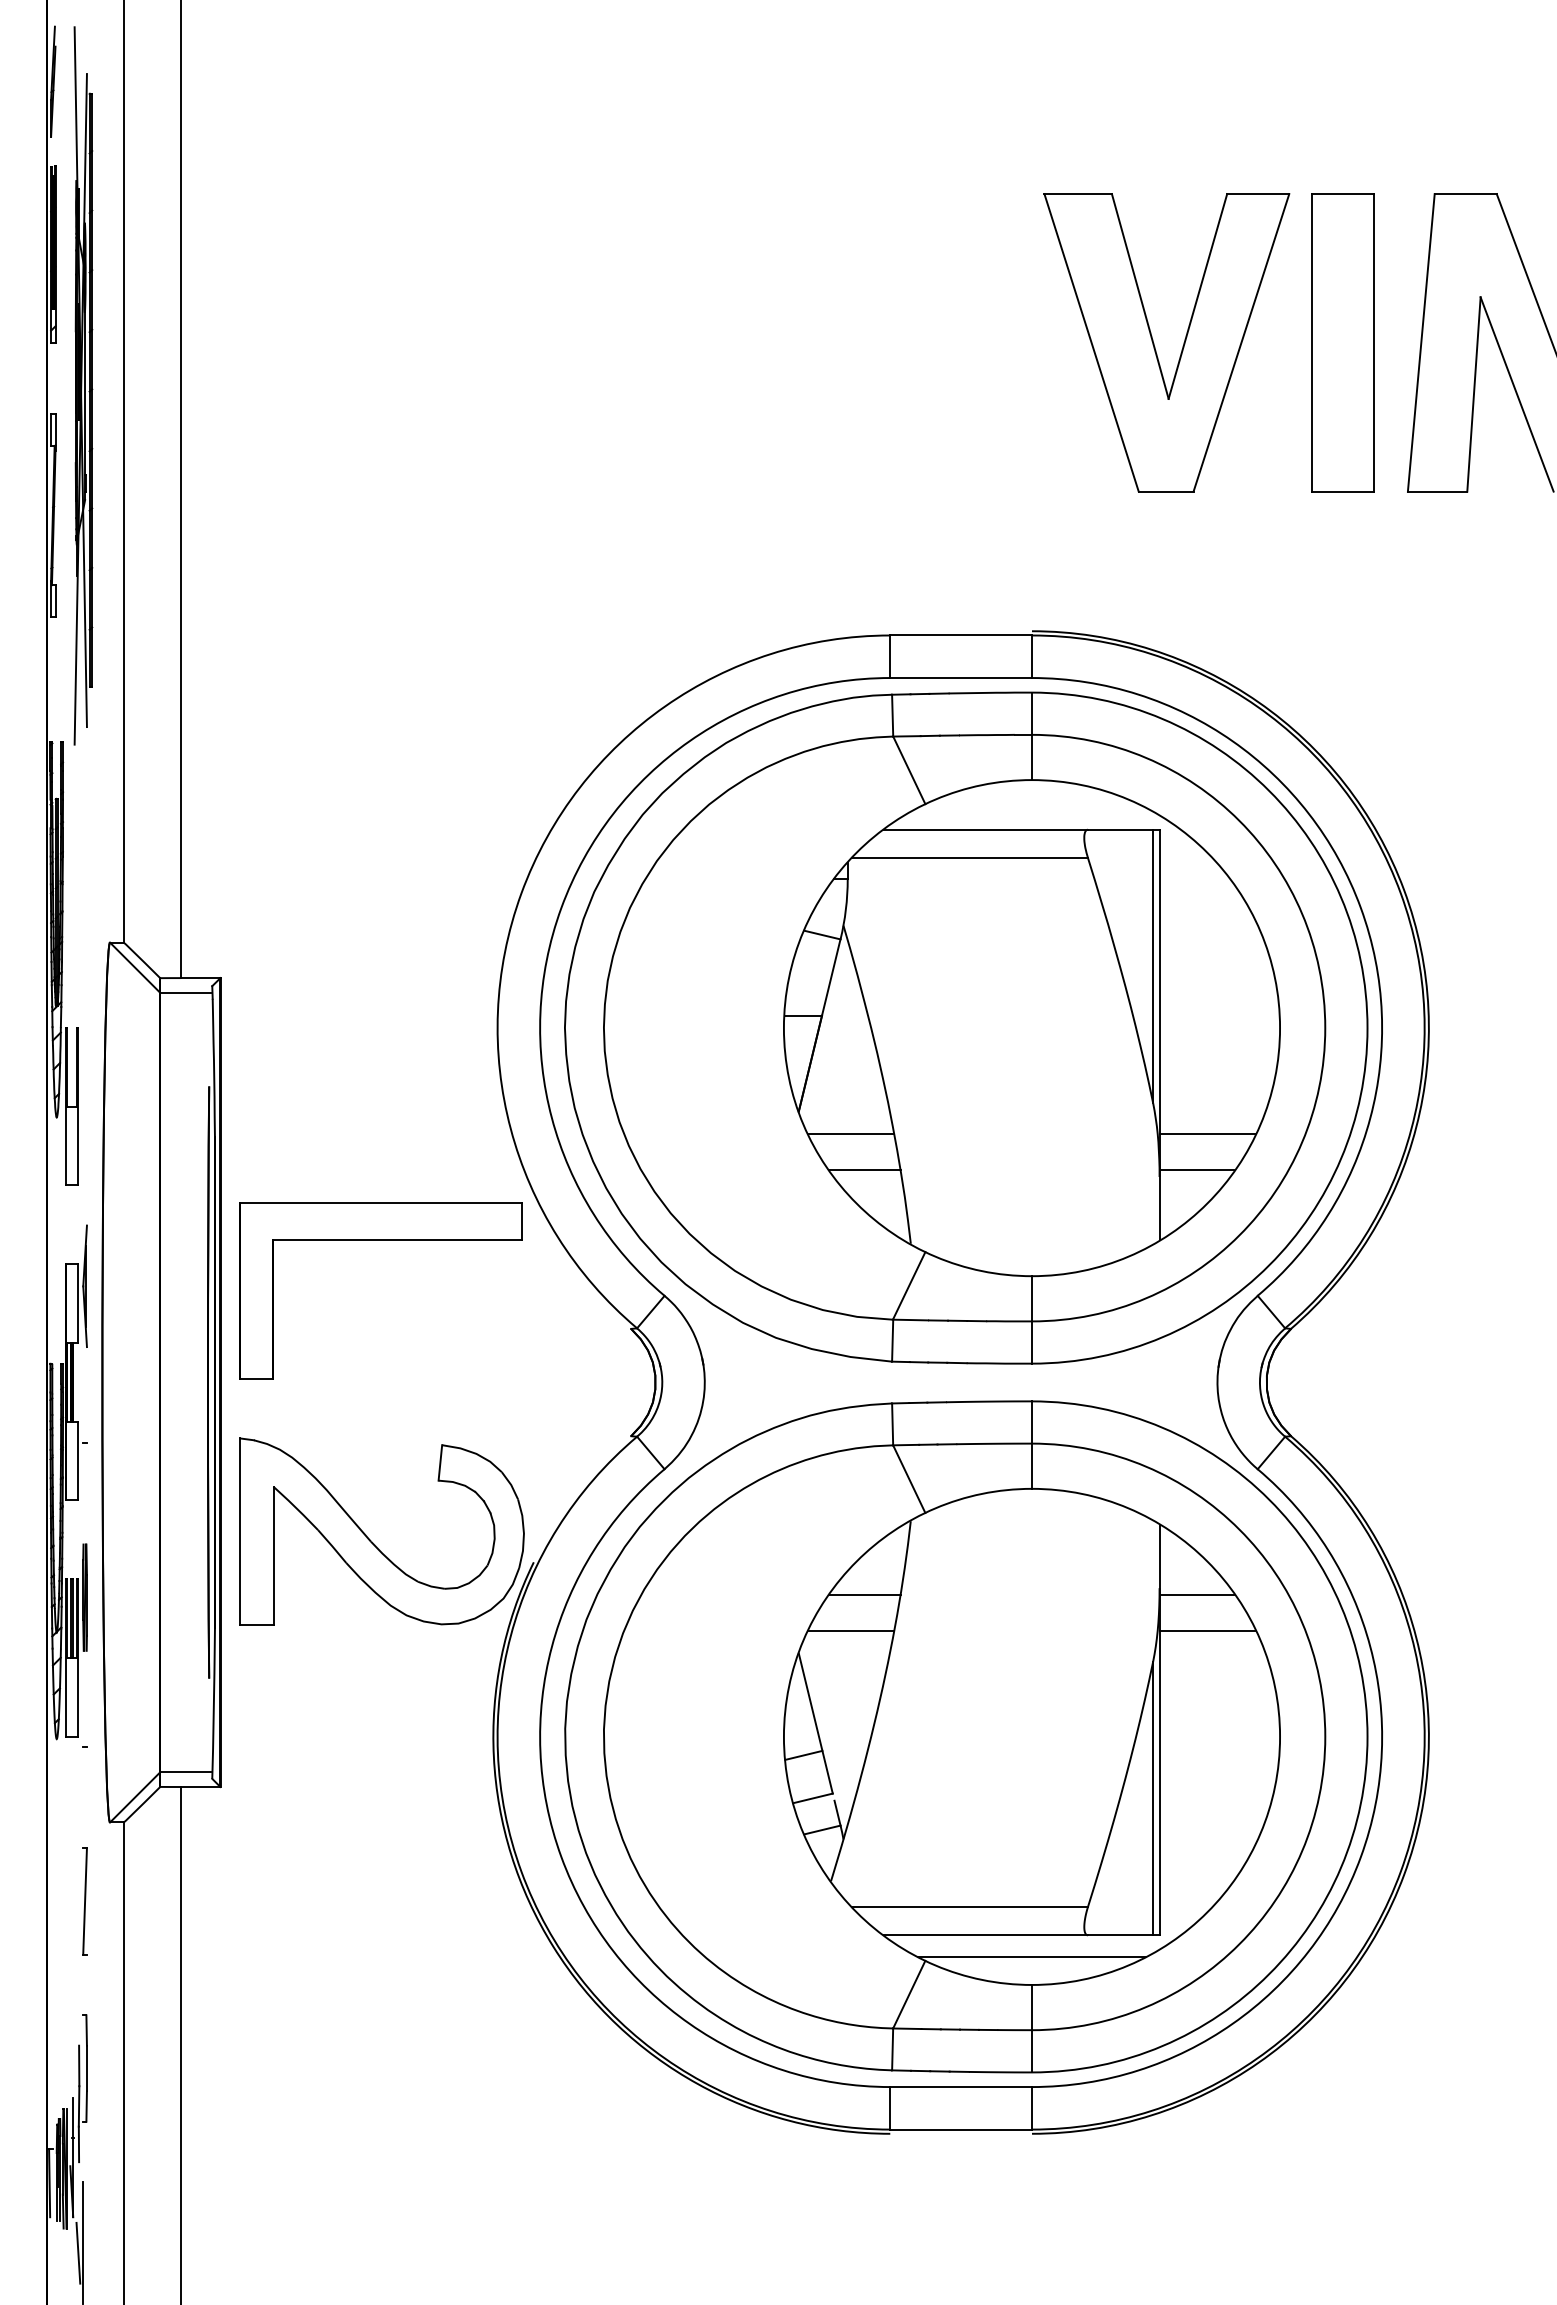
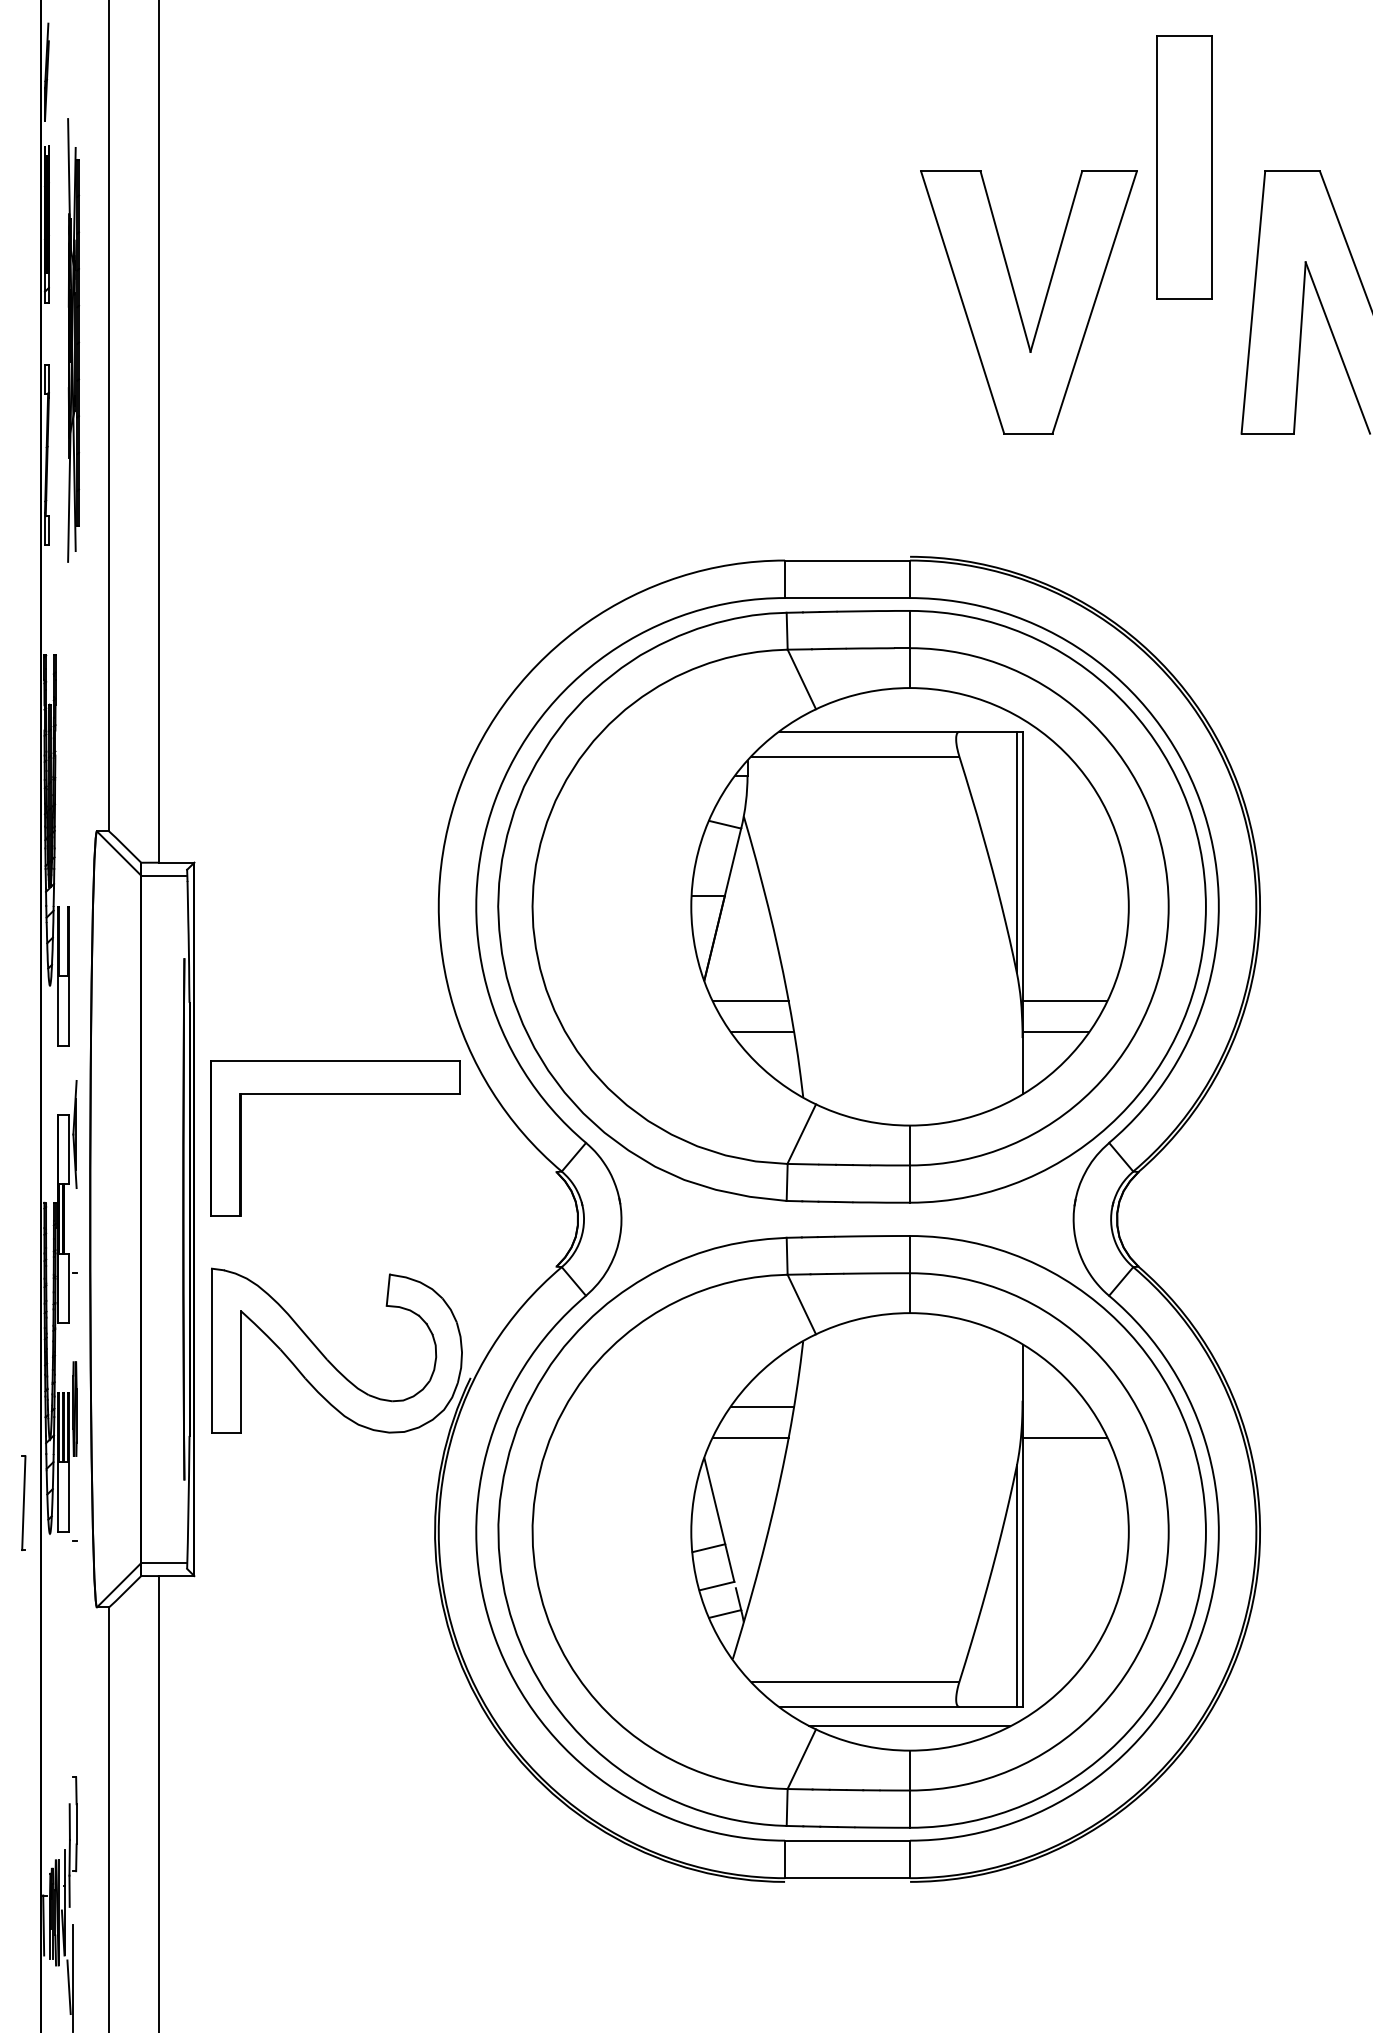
part: (1342, 342) -> (1183, 167), moved
part: (83, 385) -> (73, 340), size x0.7
line: (1196, 1595) -> (1055, 1407), removed
part: (84, 1901) -> (23, 1503), moved

